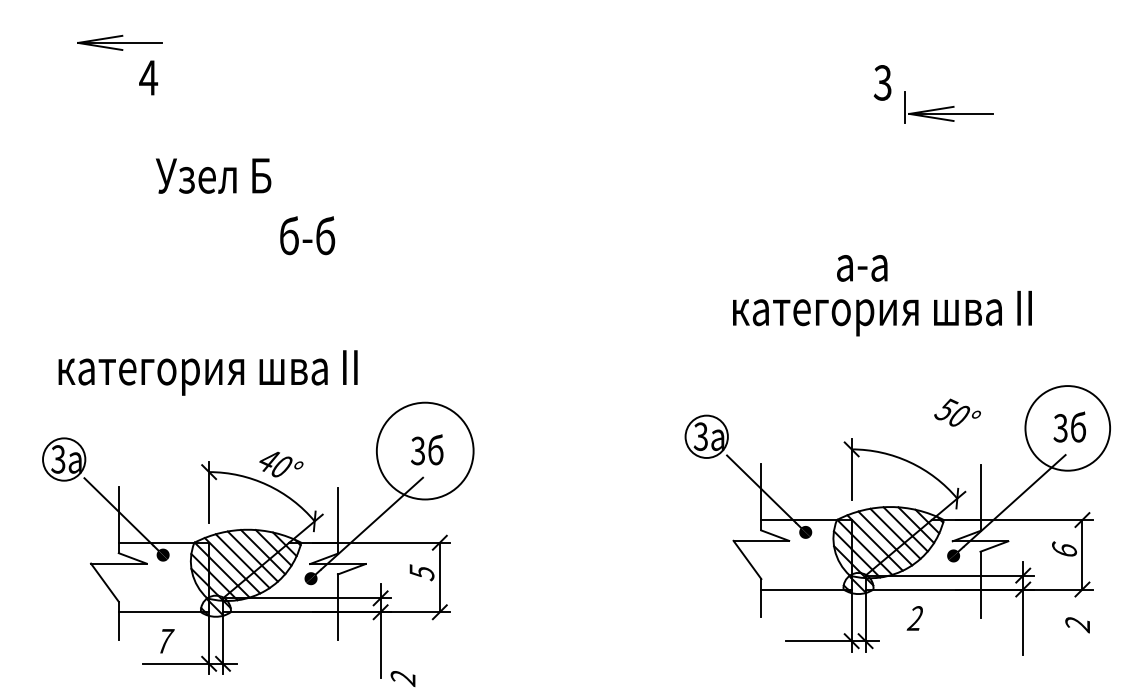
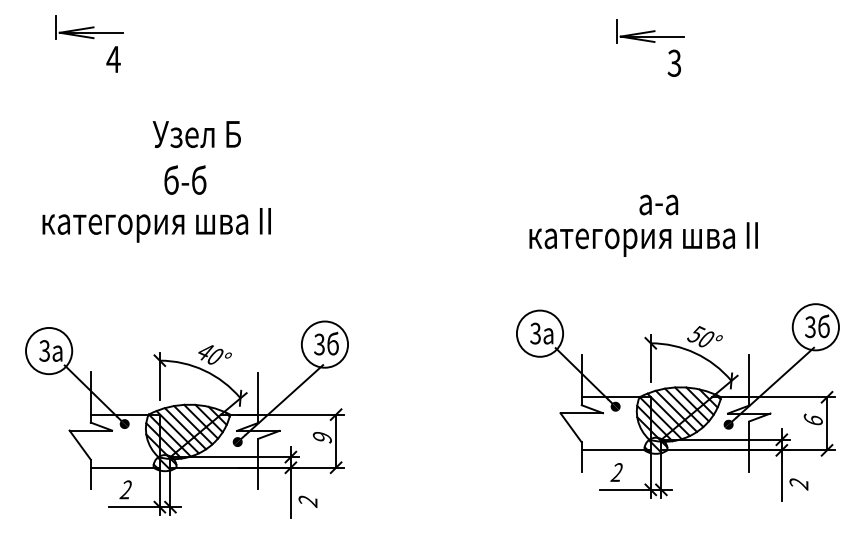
line: (73, 35) -> (56, 27), added
part: (948, 107) -> (650, 31), moved
text: (213, 175) -> (196, 134), moved
text: (307, 235) -> (185, 179), moved
text: (882, 313) -> (643, 239), moved
text: (207, 372) -> (156, 224), moved
text: (957, 412) -> (704, 336), moved
circle: (1067, 428) -> (815, 327), size x0.71
circle: (706, 436) -> (539, 333), size x1.43
circle: (424, 450) -> (324, 344), size x0.62
circle: (63, 459) -> (48, 351), size x1.43
text: (421, 572) -> (322, 437), 5 -> 9
text: (914, 618) -> (616, 472), moved
text: (1077, 625) -> (798, 484), moved
text: (165, 640) -> (126, 489), 7 -> 2
text: (402, 678) -> (307, 501), moved

